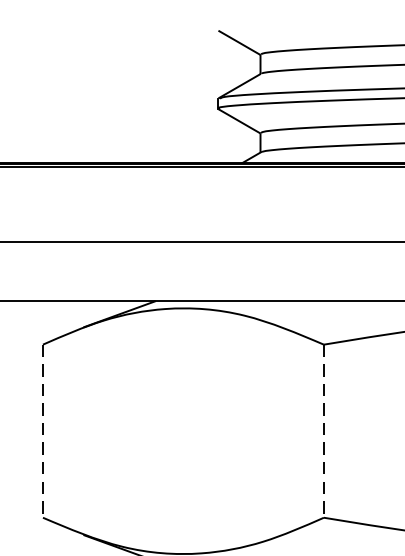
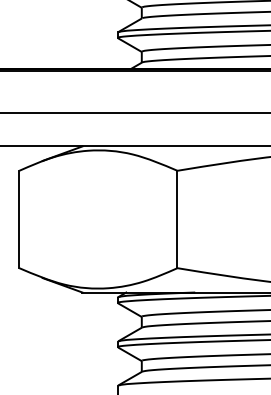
line: (43, 431) -> (19, 219), dashed -> solid
line: (323, 431) -> (177, 219), dashed -> solid

